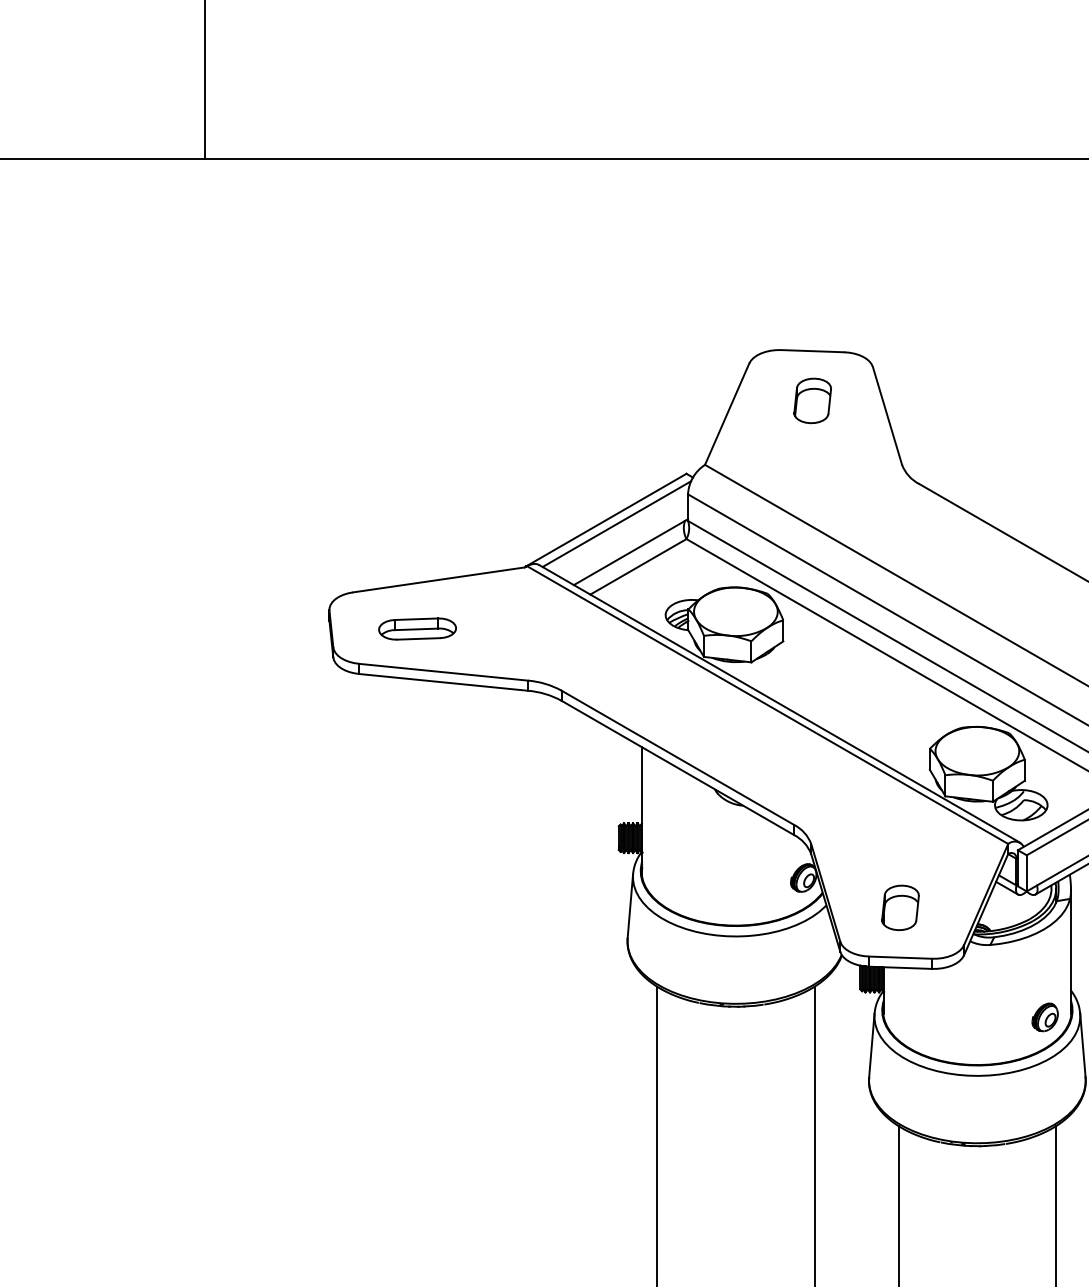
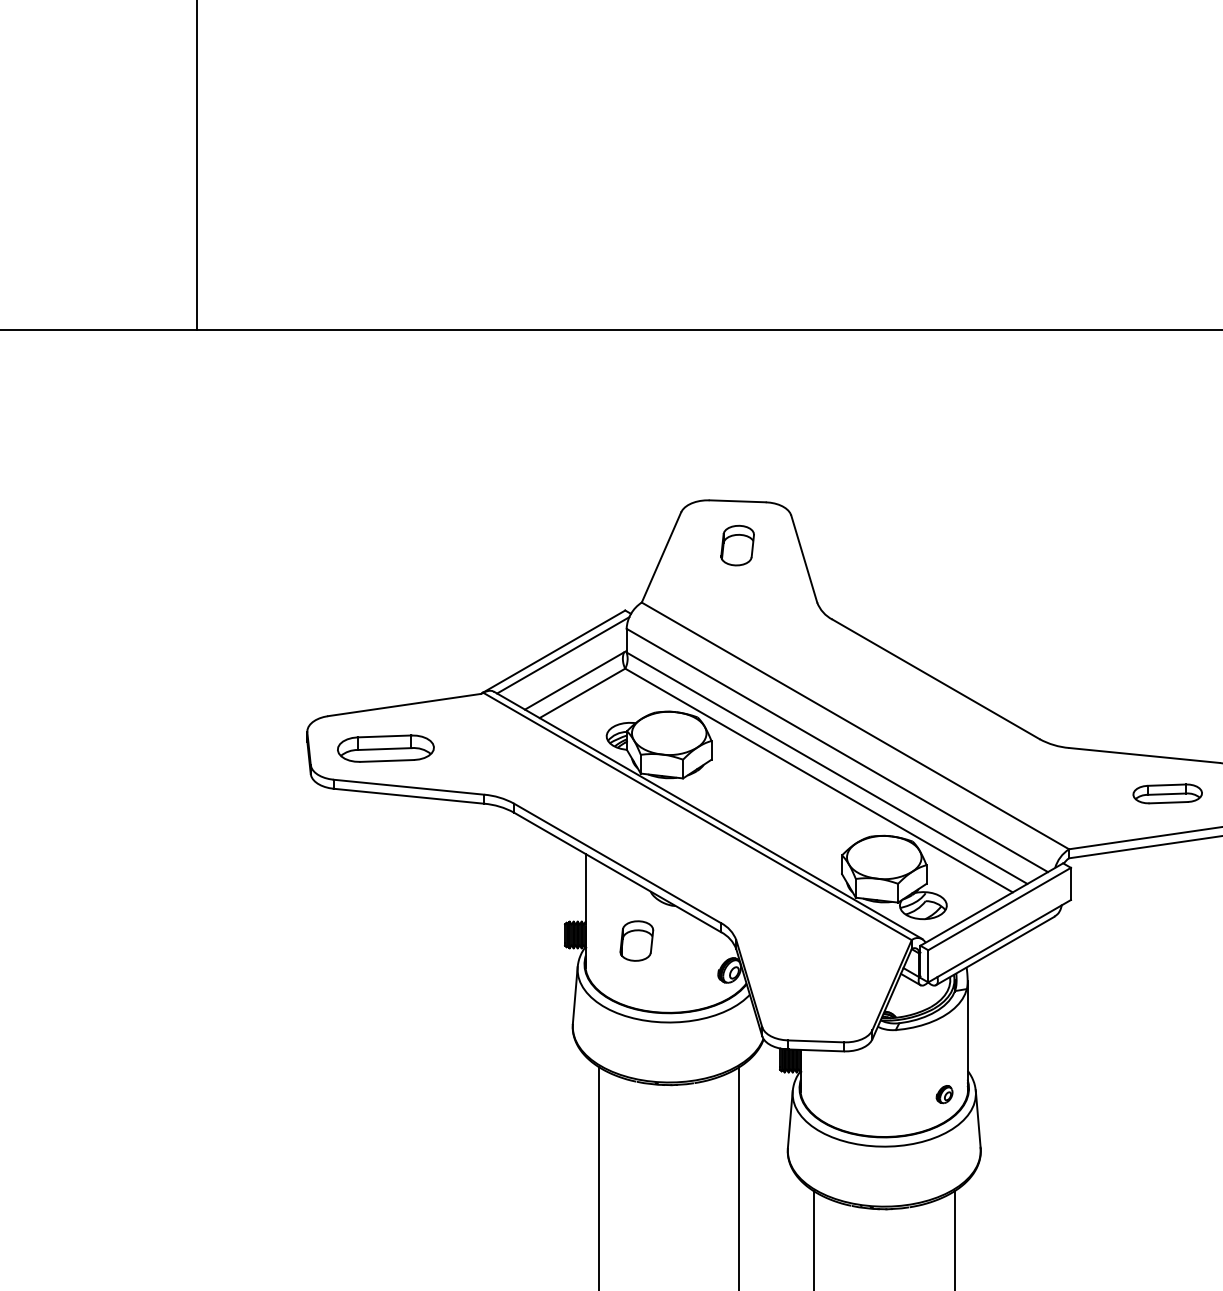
part: (417, 628) -> (385, 748), size x1.4
part: (900, 907) -> (636, 940), moved
part: (1044, 1017) -> (944, 1094), size x0.7

